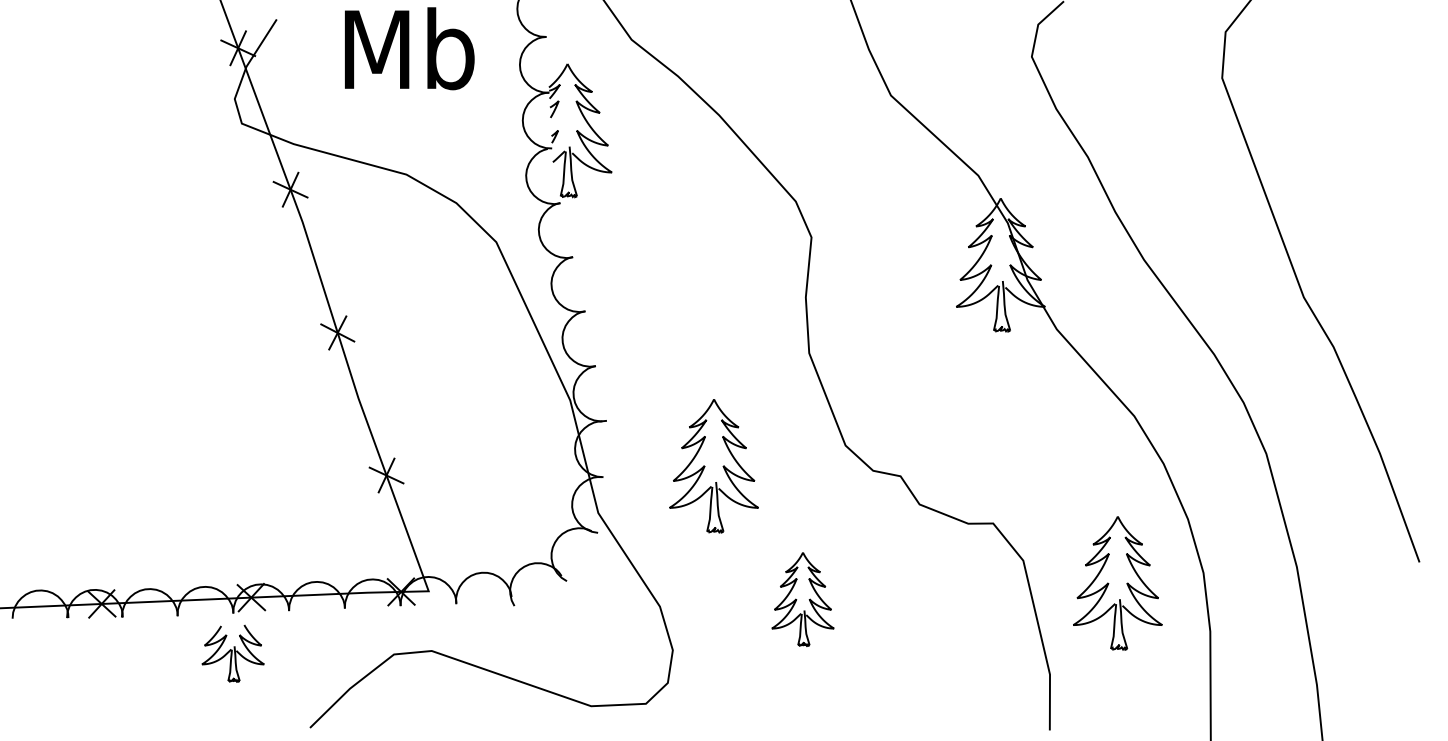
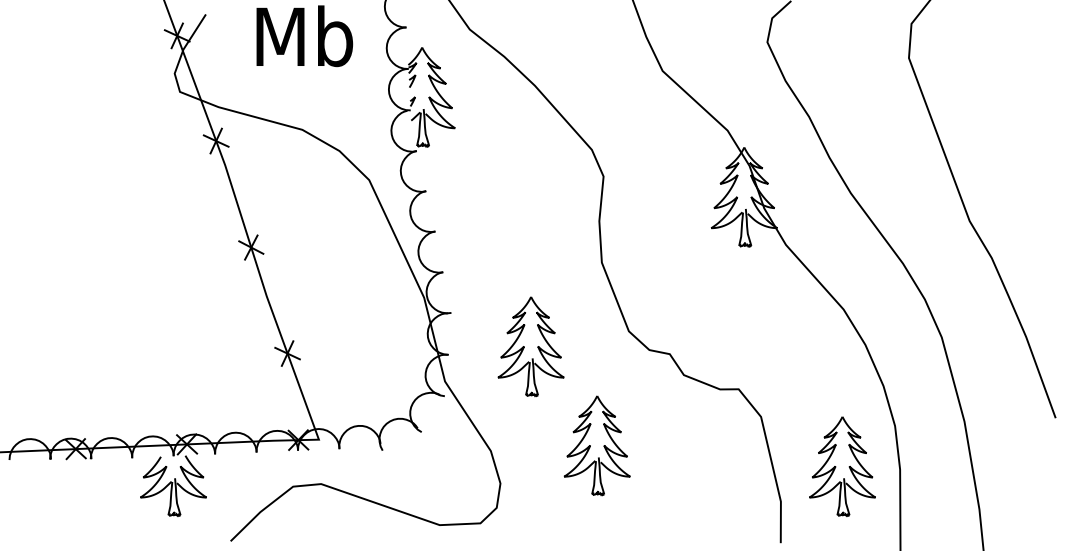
part: (1117, 583) -> (842, 466), moved
part: (802, 599) -> (596, 445), size x1.43
part: (232, 653) -> (173, 485), size x1.43

